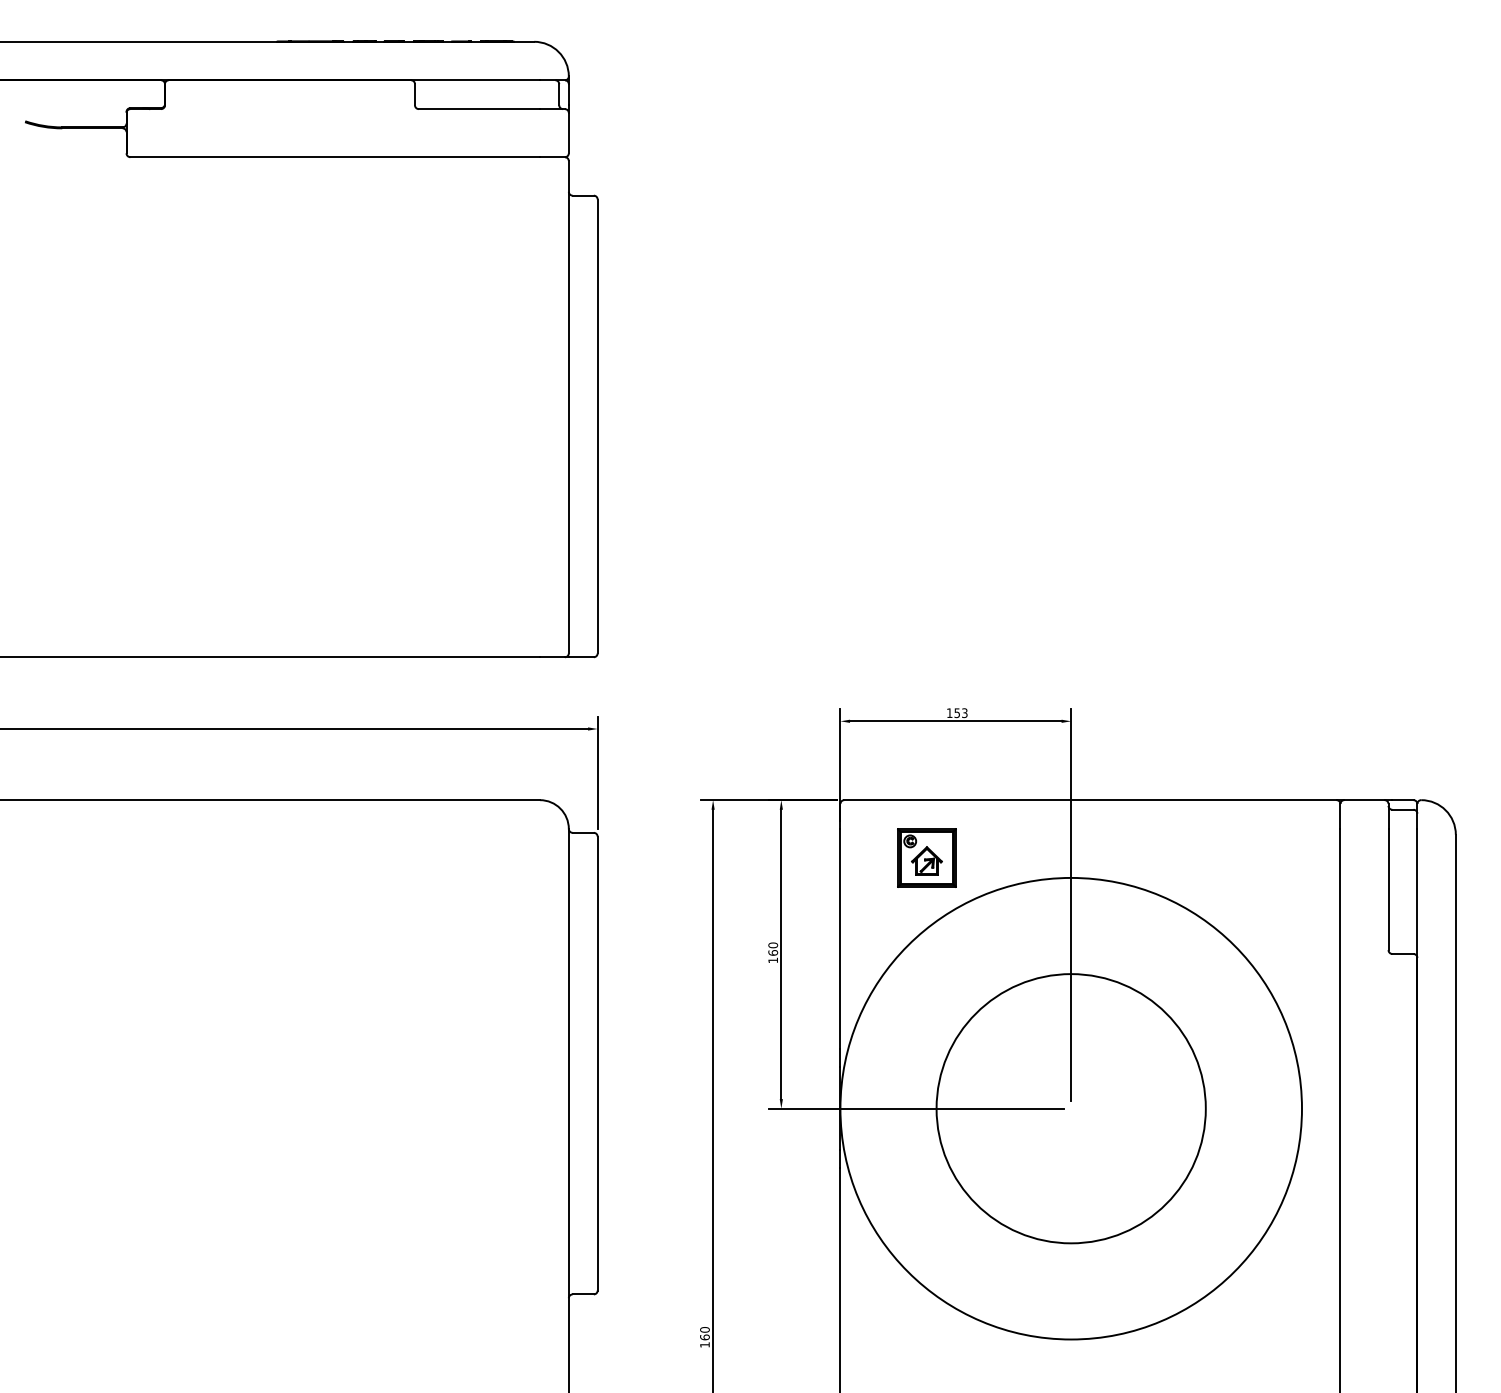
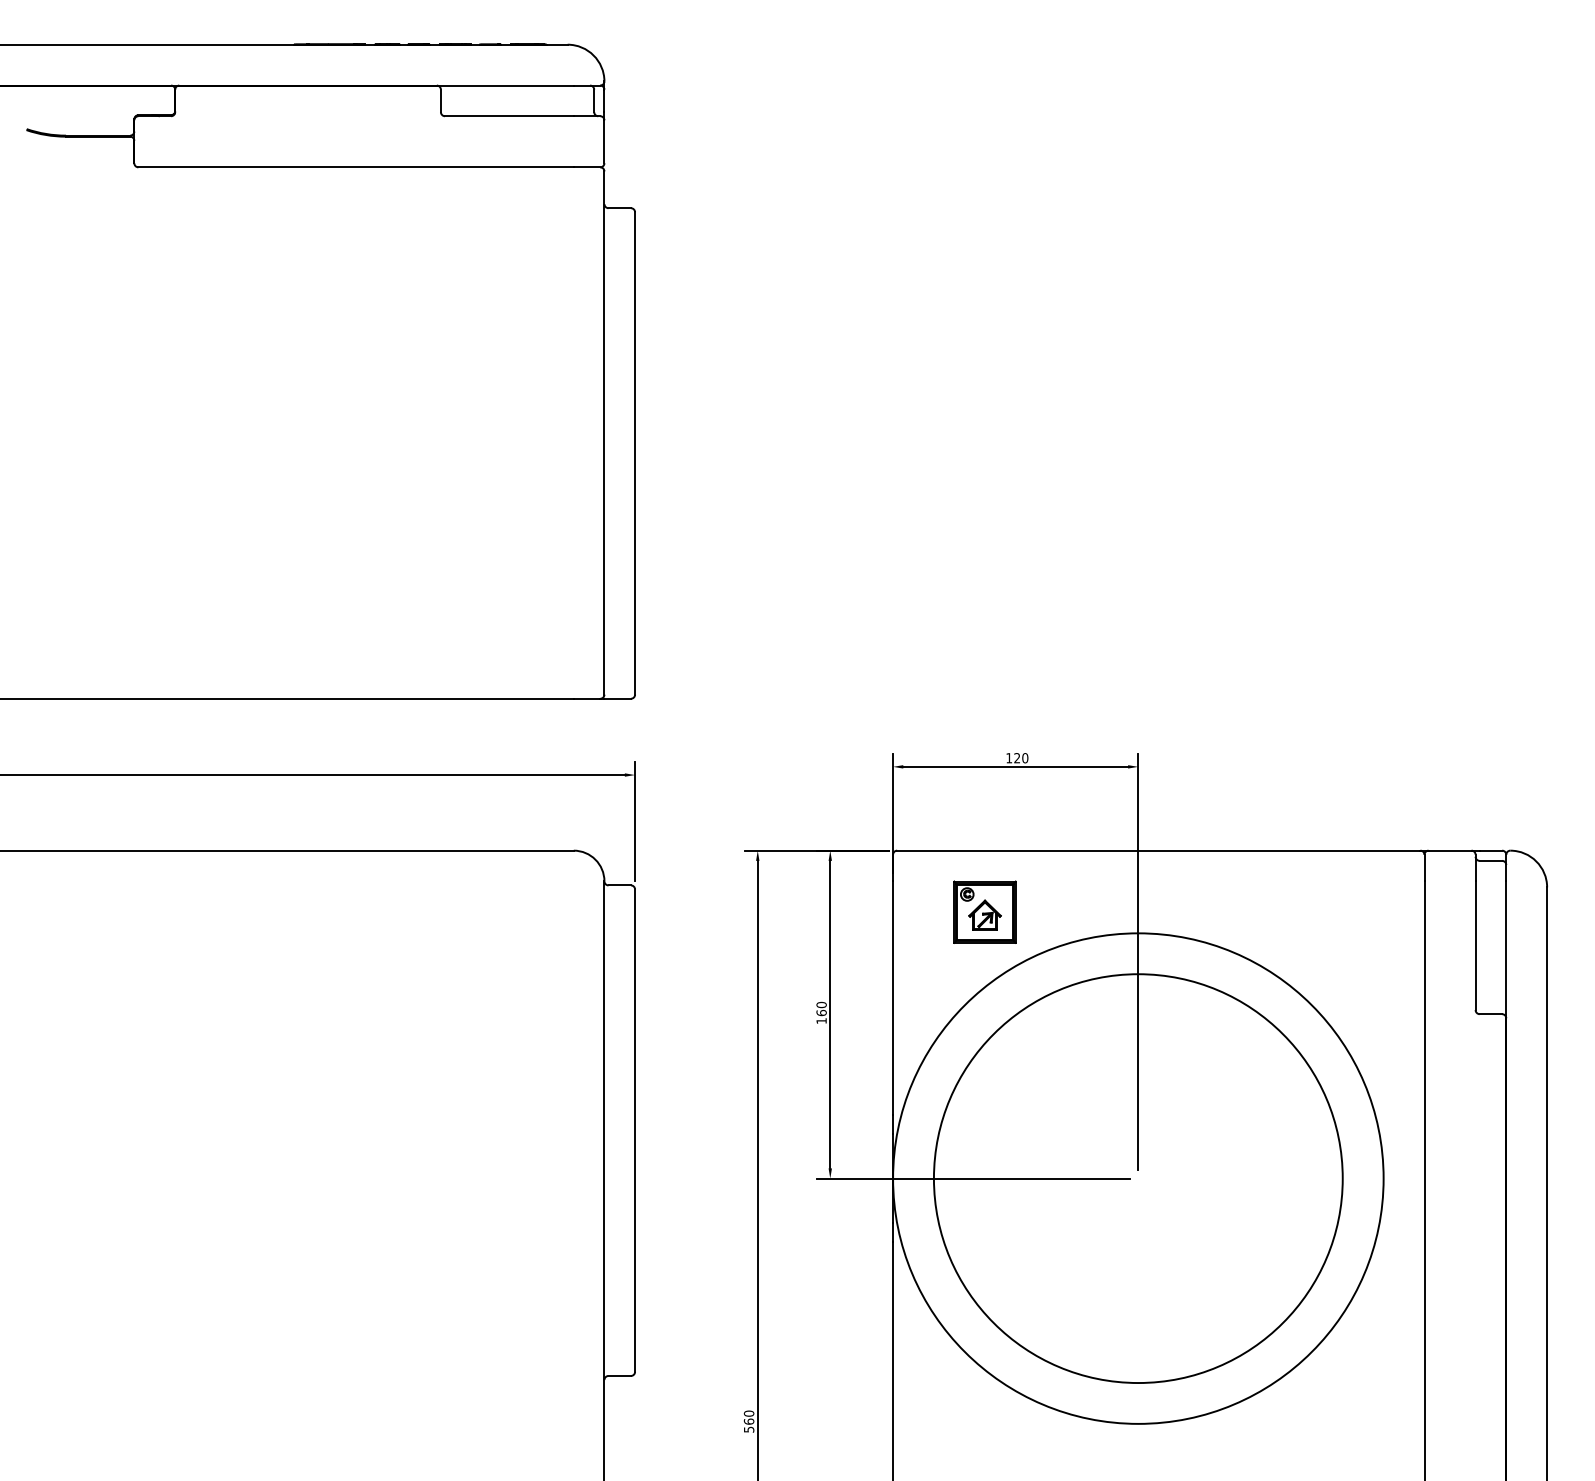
text: (961, 713) -> (1021, 758), 153 -> 120
circle: (1070, 1108) -> (1137, 1178), size x1.43
text: (705, 1344) -> (749, 1429), 160 -> 560

